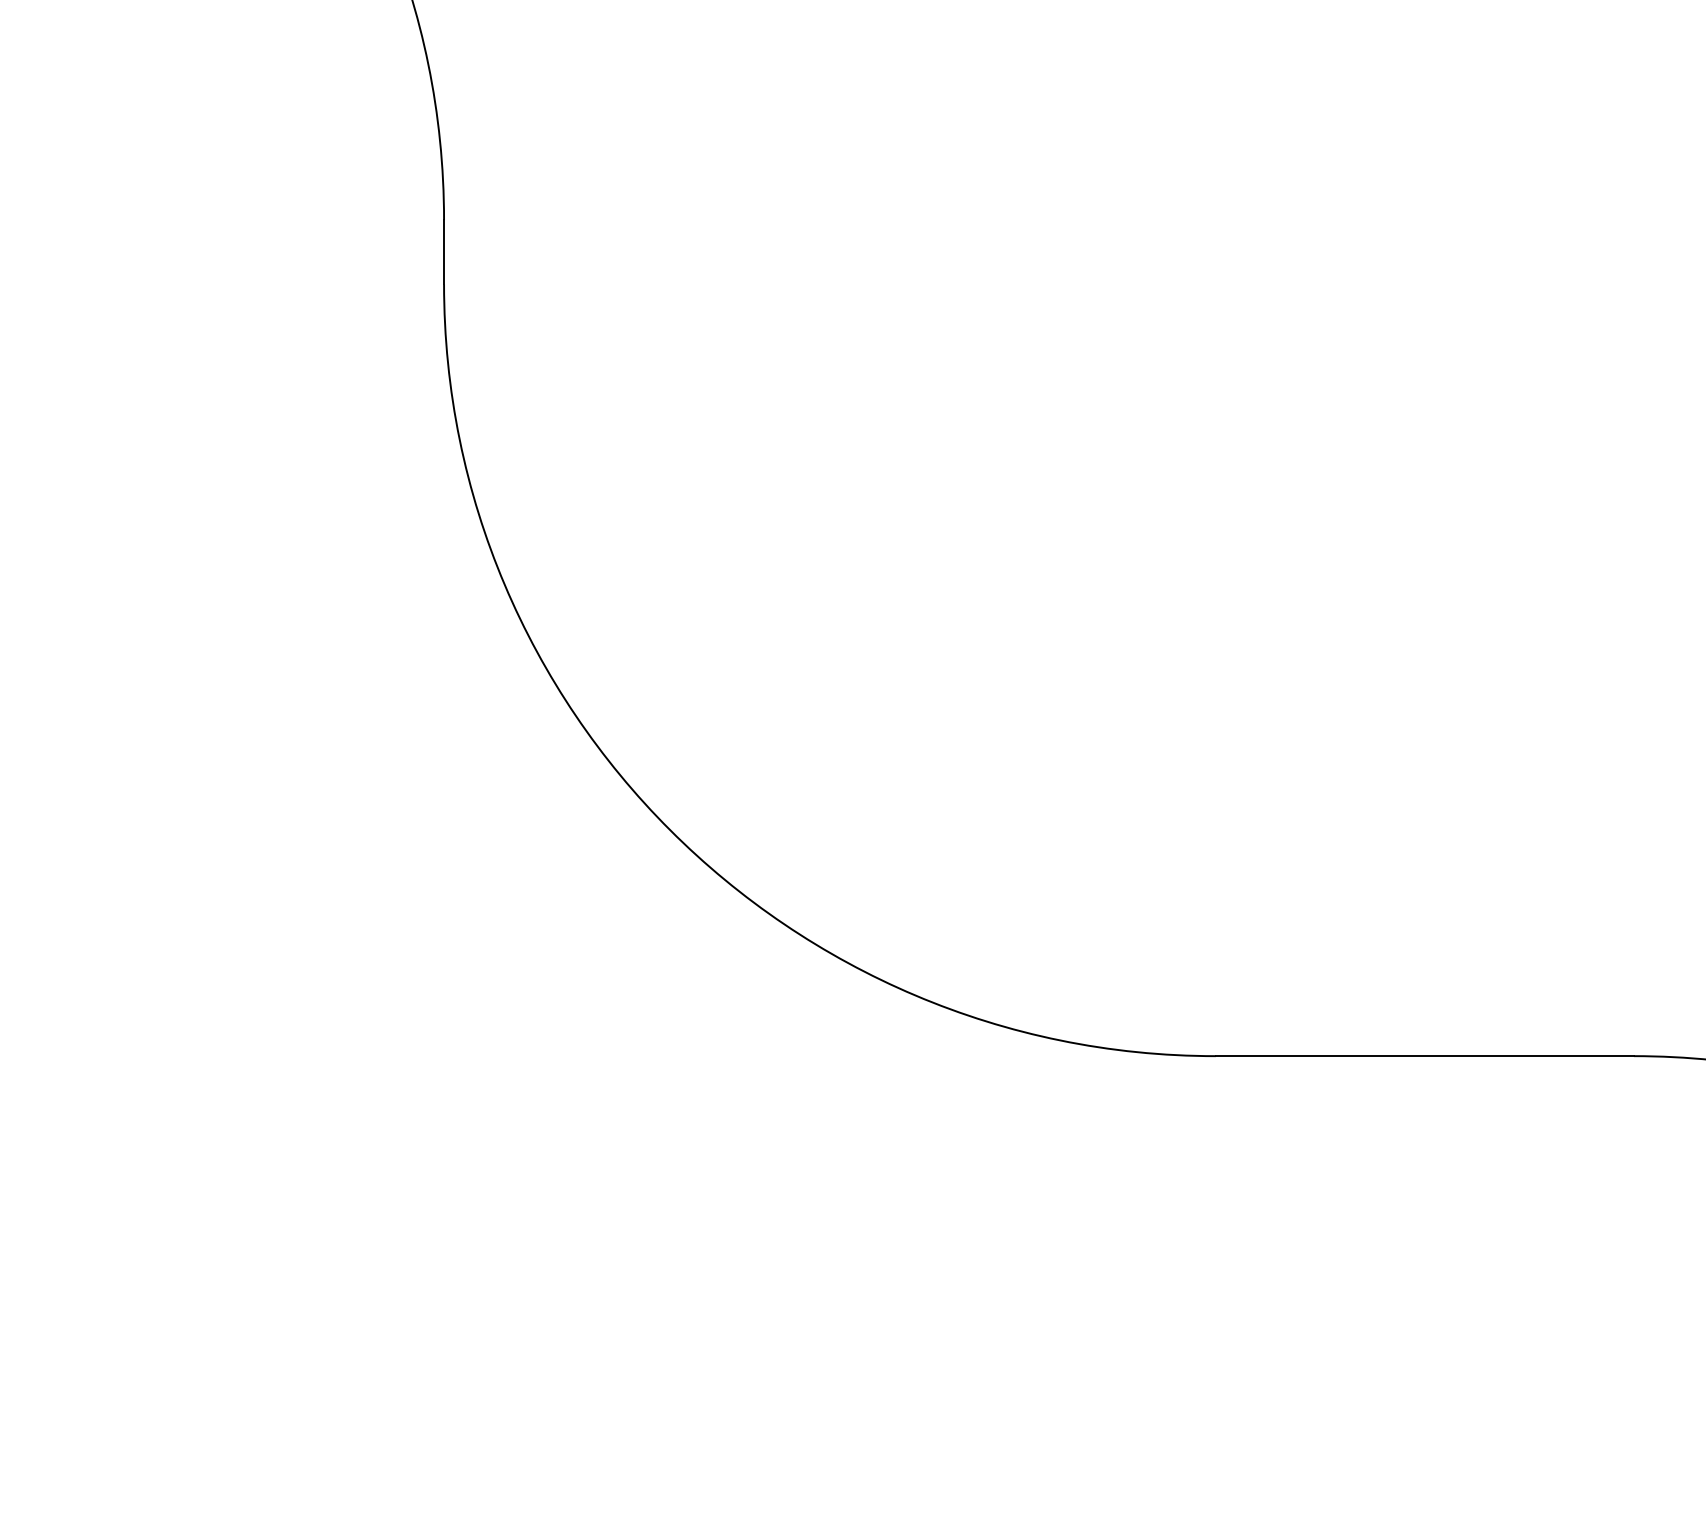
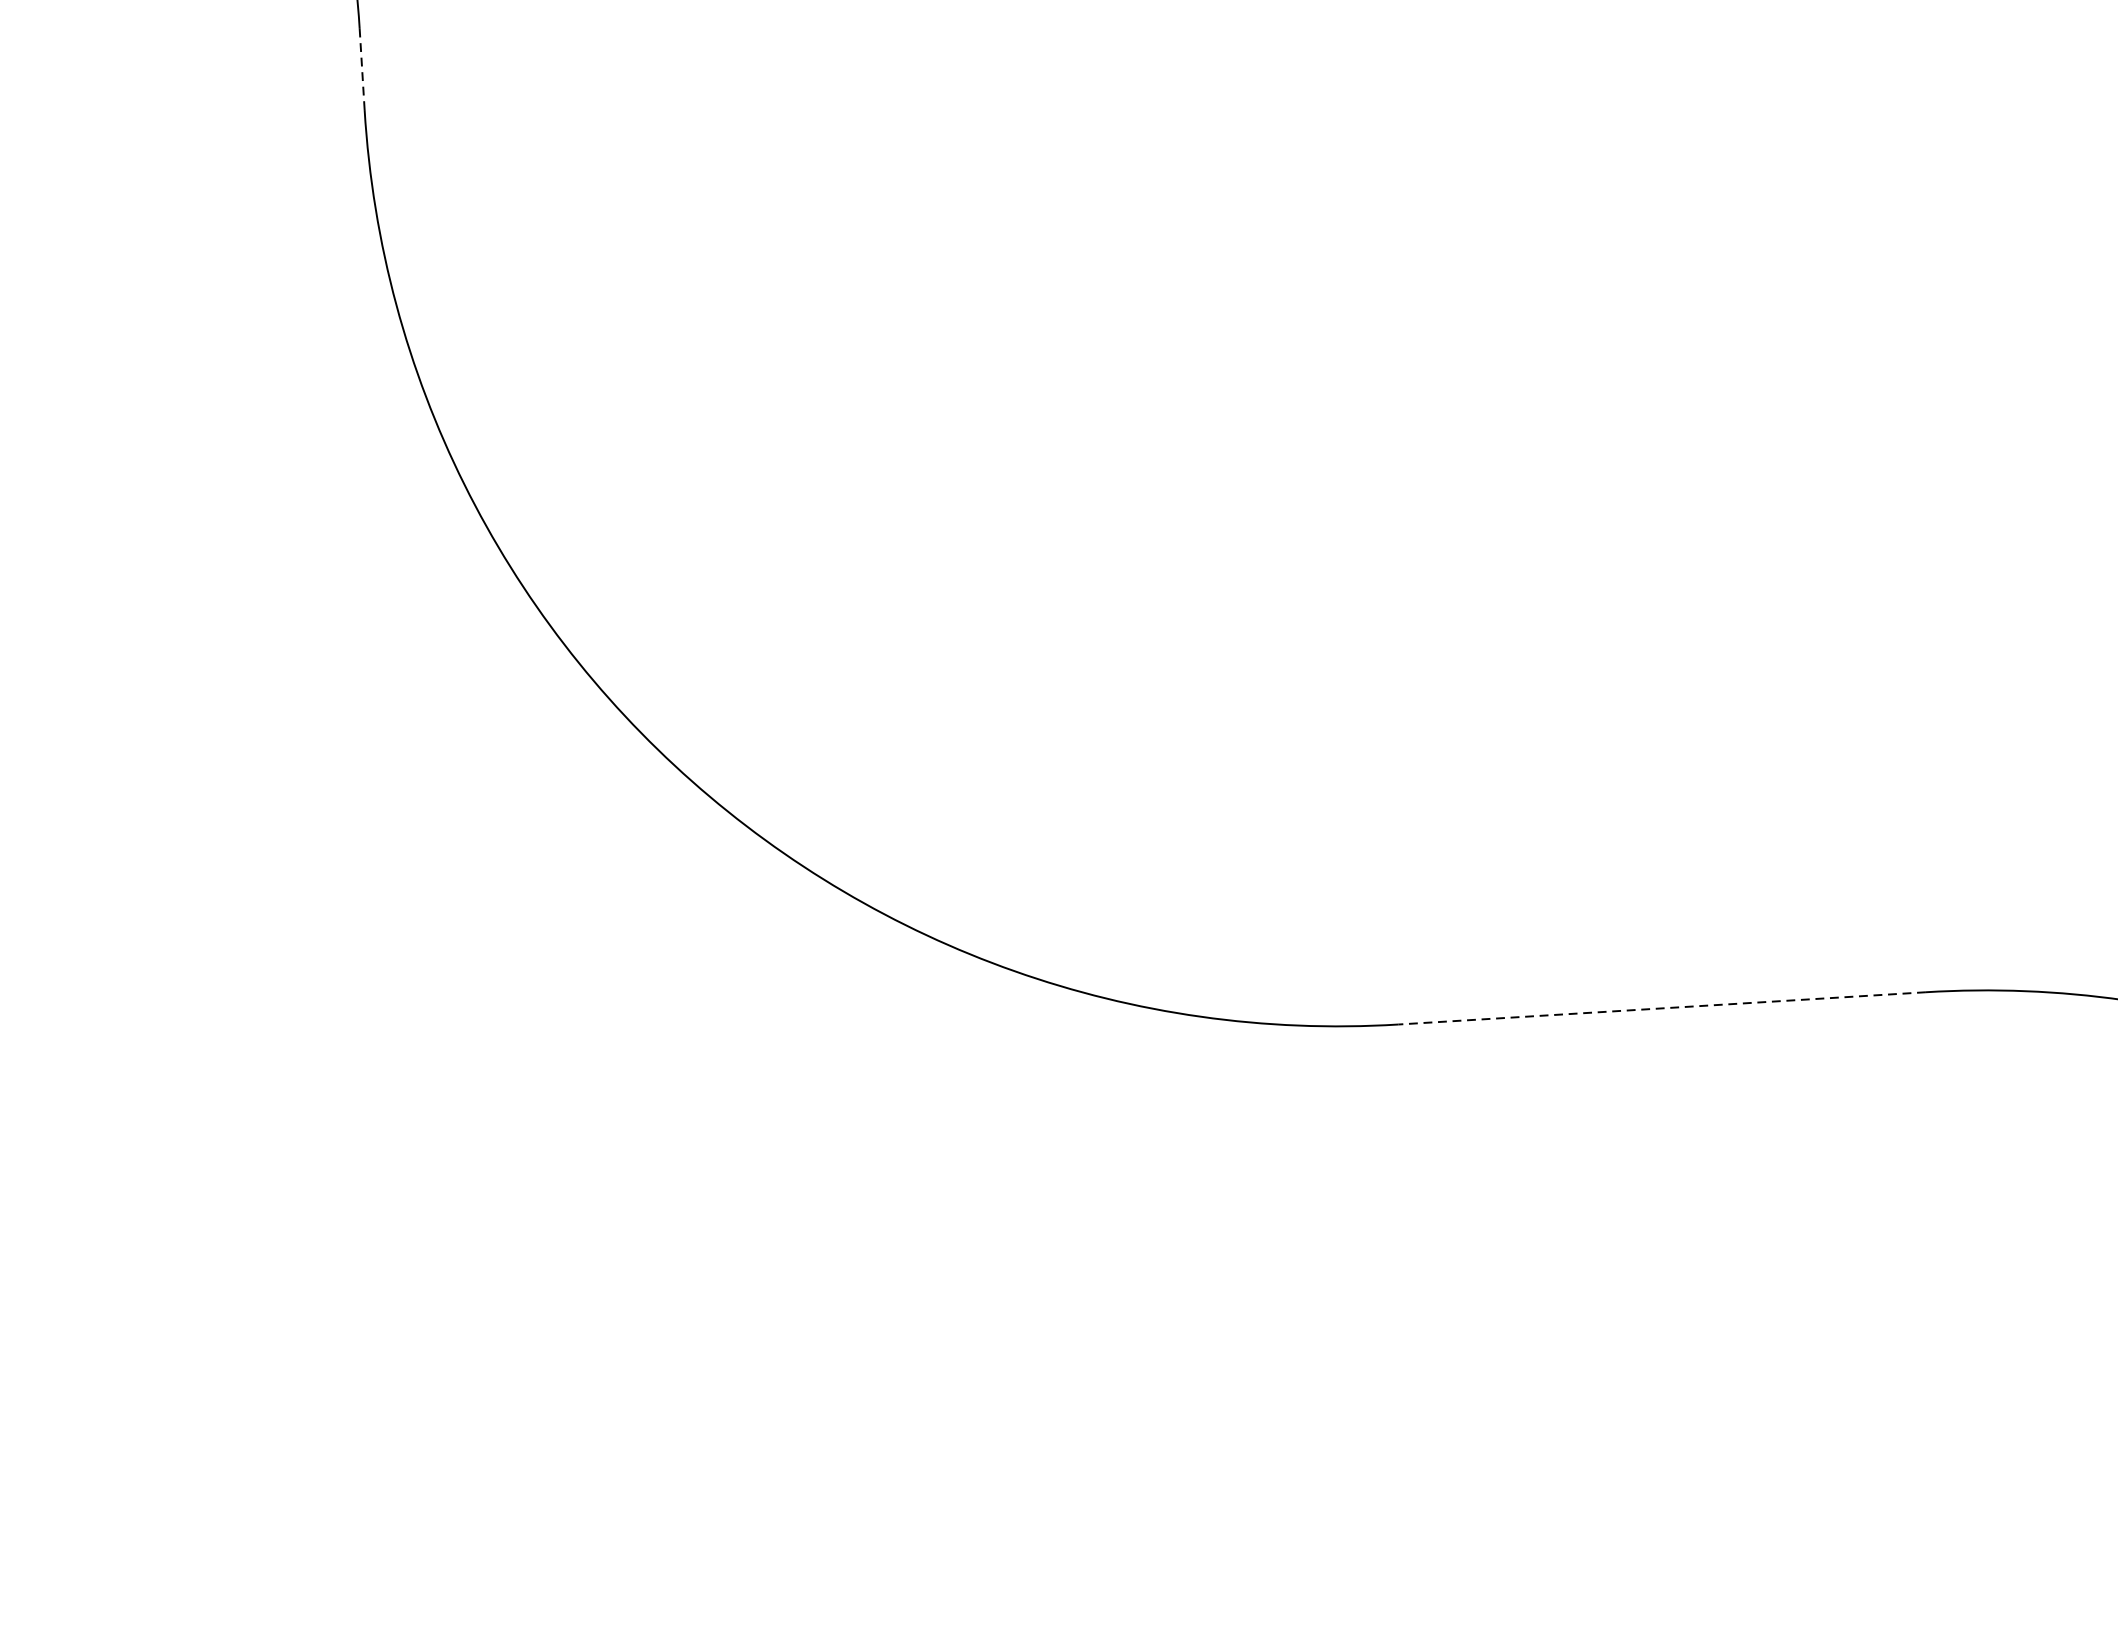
line: (444, 251) -> (362, 68), solid -> dashed
line: (1424, 1056) -> (1661, 1008), solid -> dashed

